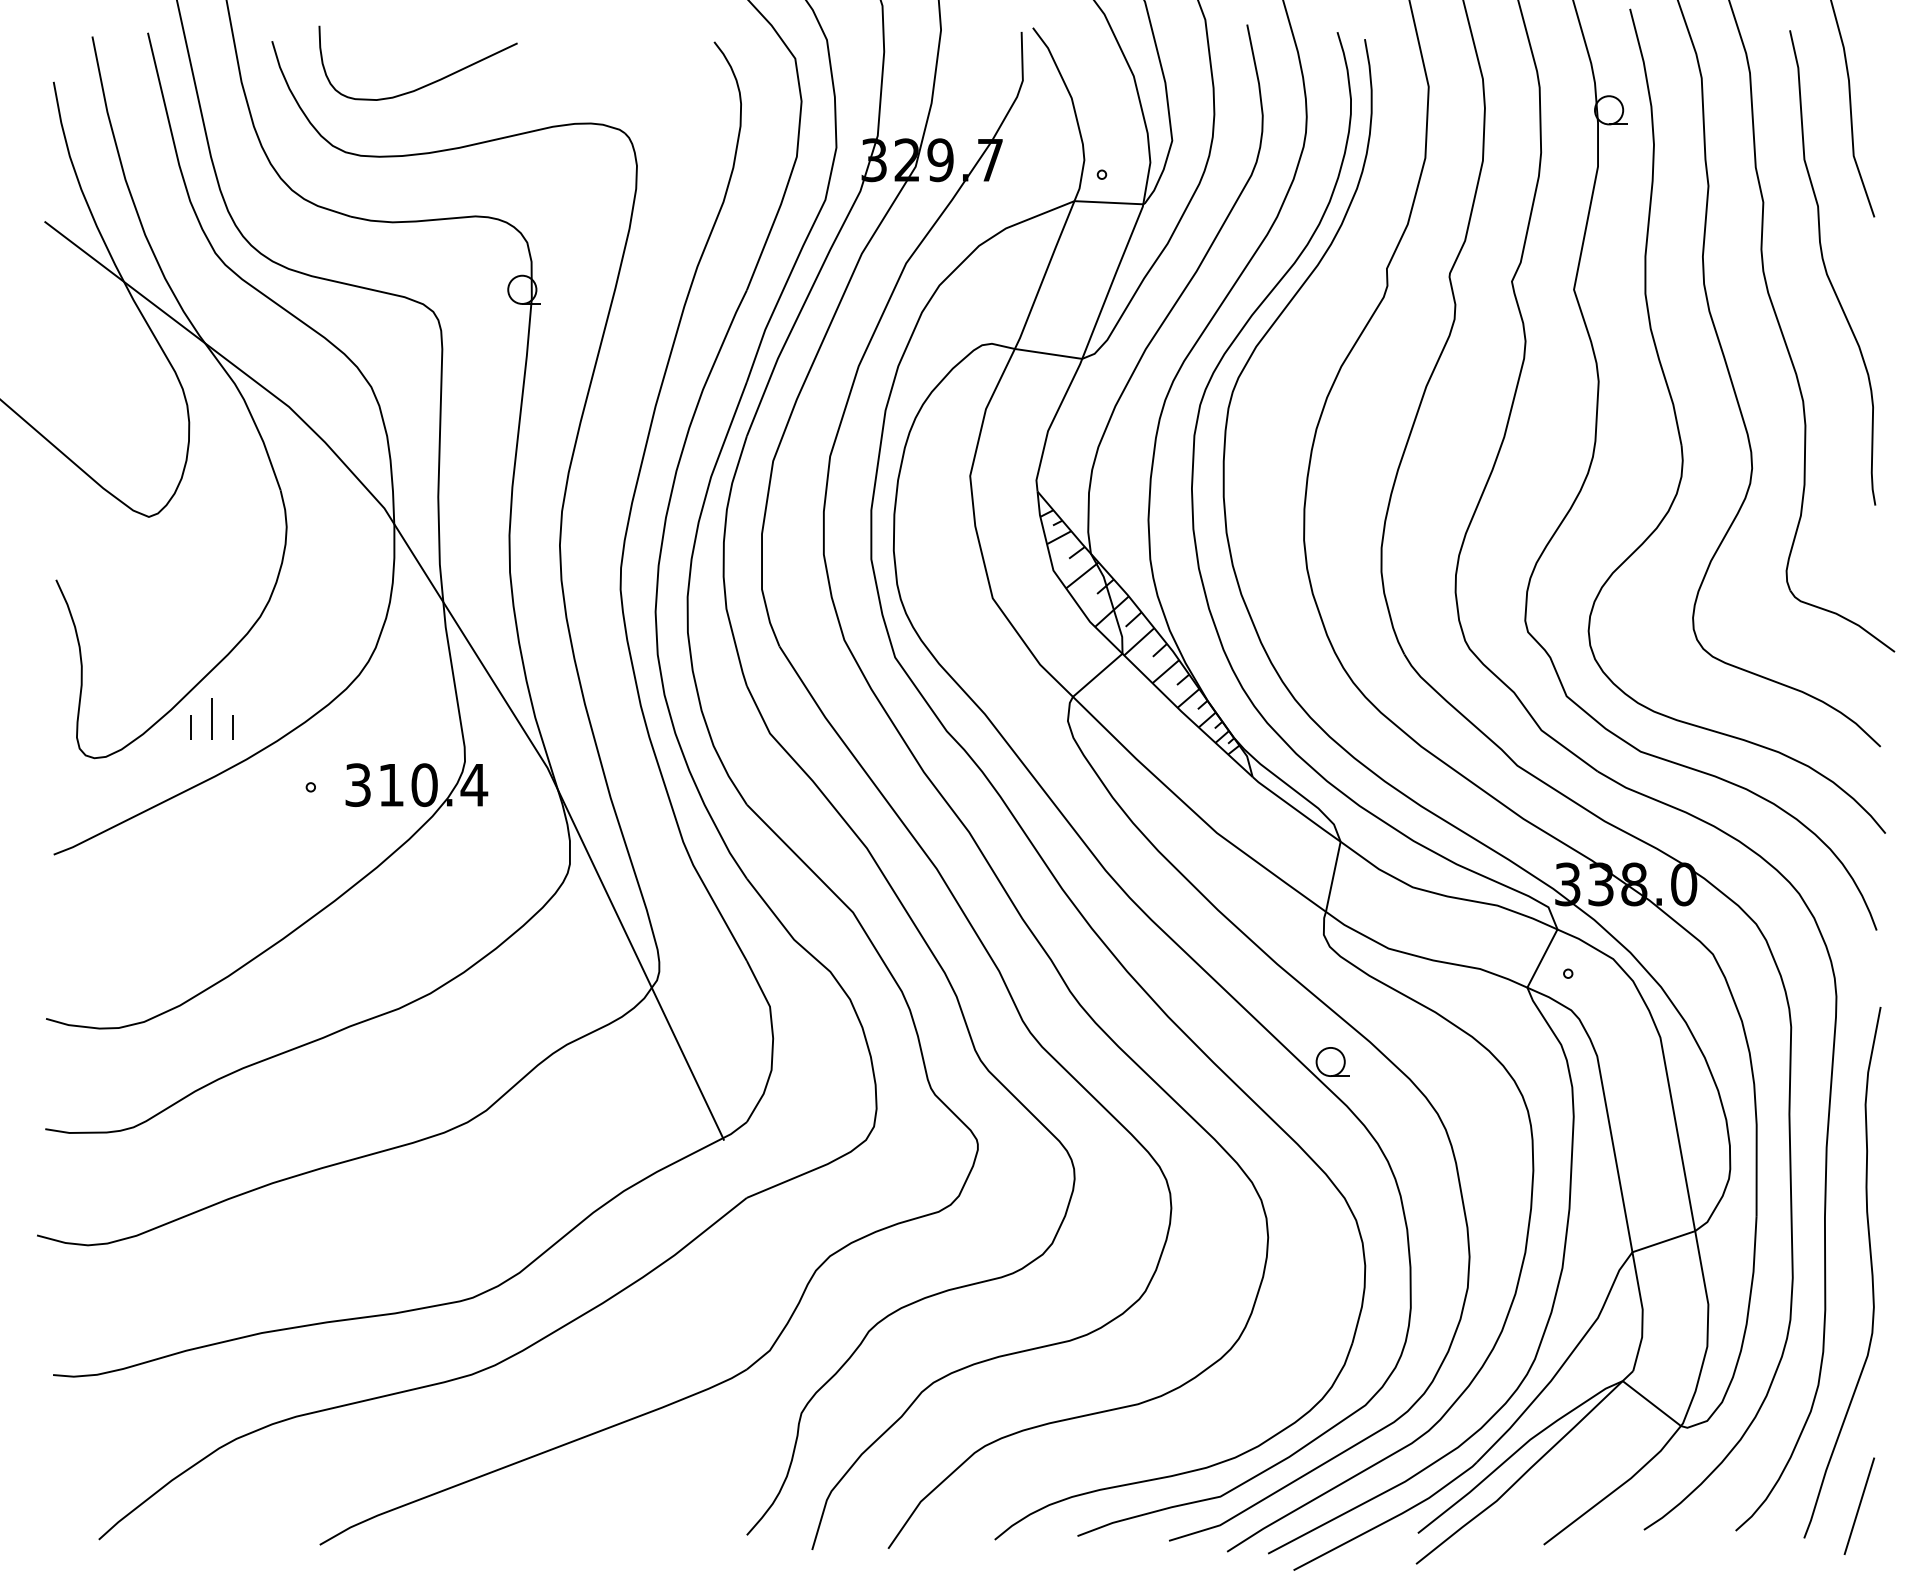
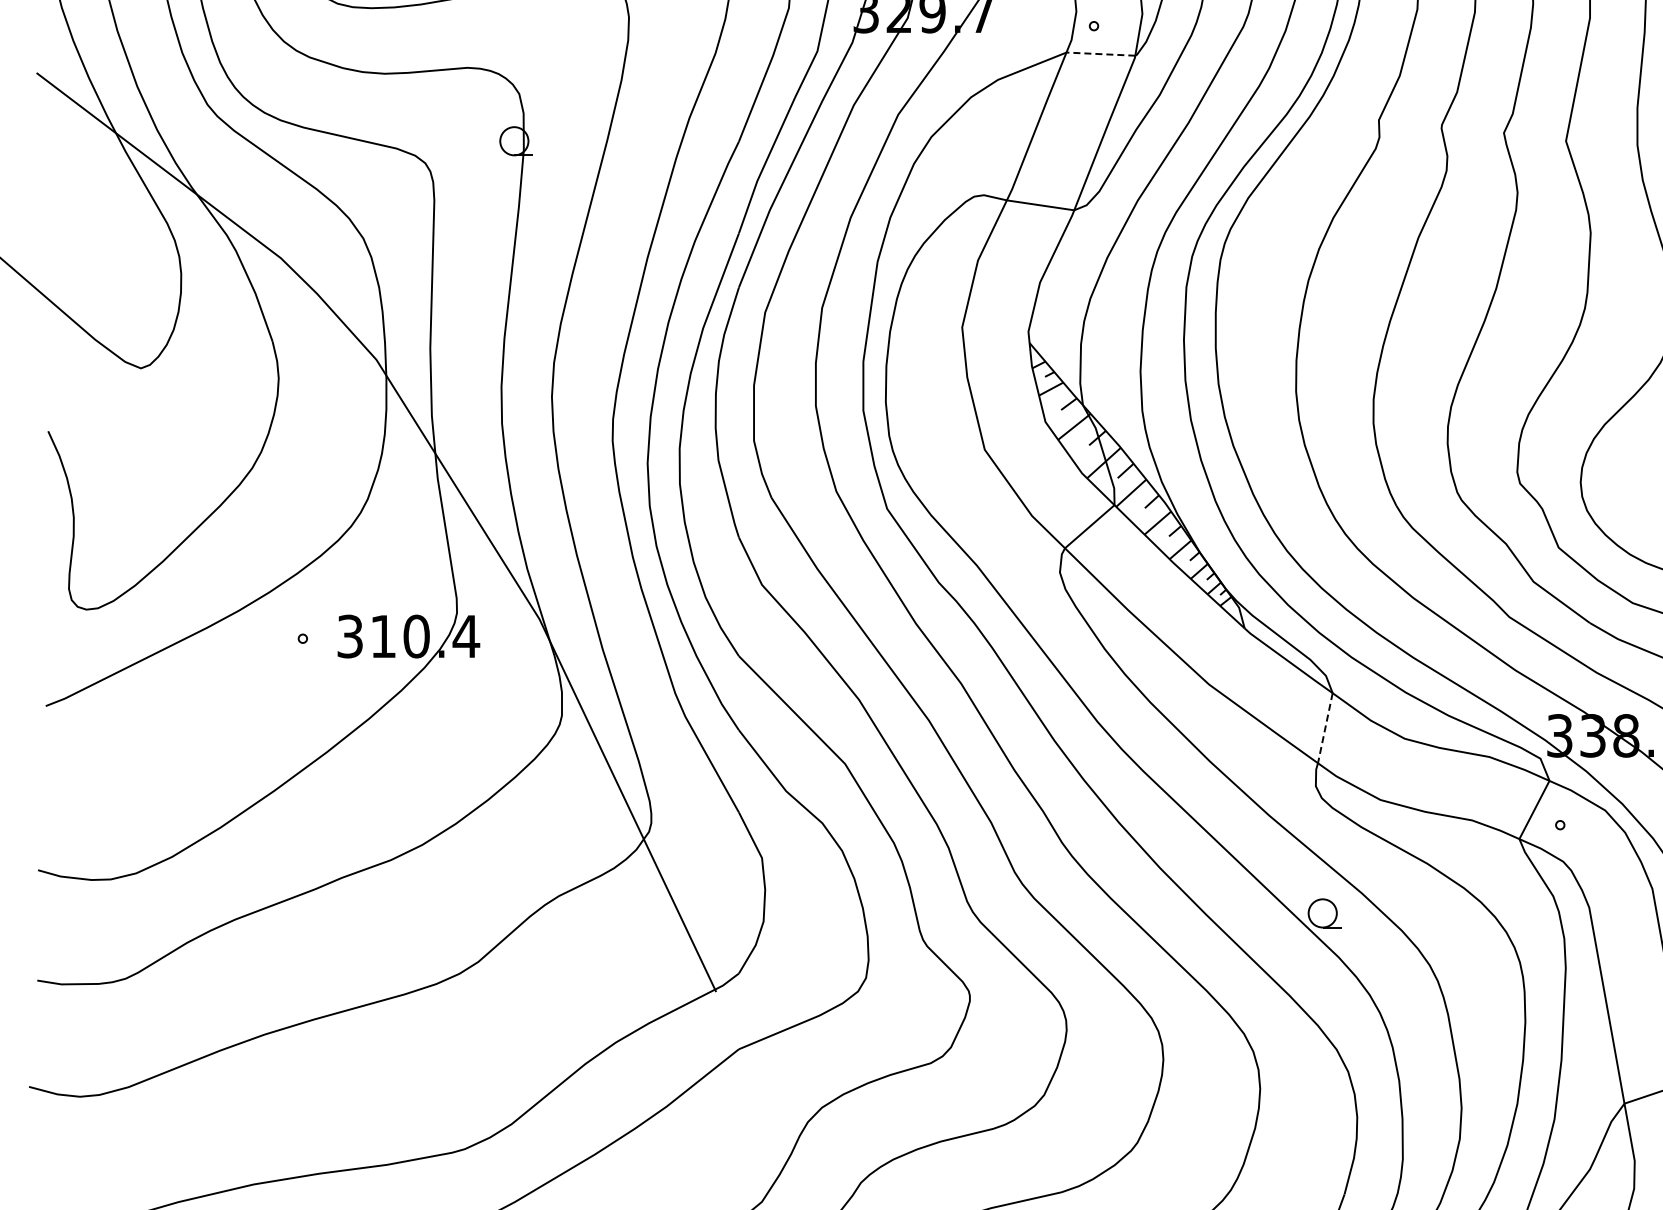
line: (1108, 202) -> (1100, 53), solid -> dashed
part: (211, 718) -> (203, 569), removed
line: (1333, 876) -> (1325, 727), solid -> dashed

